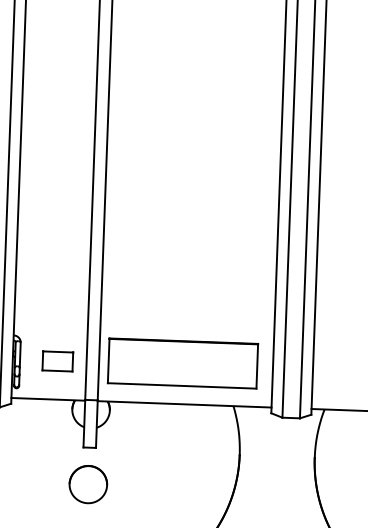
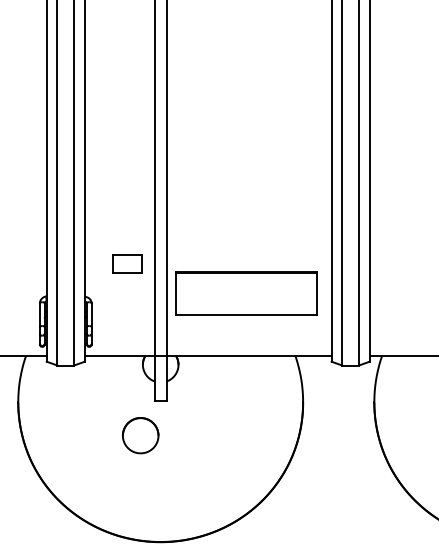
part: (57, 360) -> (127, 263), moved
part: (183, 363) -> (246, 293), moved
part: (88, 484) -> (140, 435), moved

